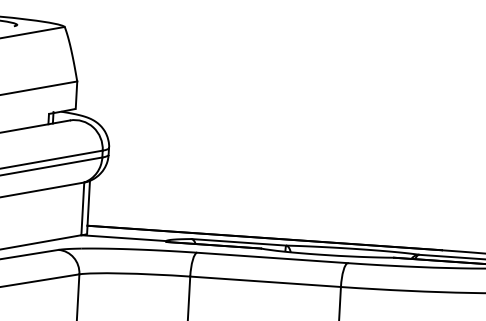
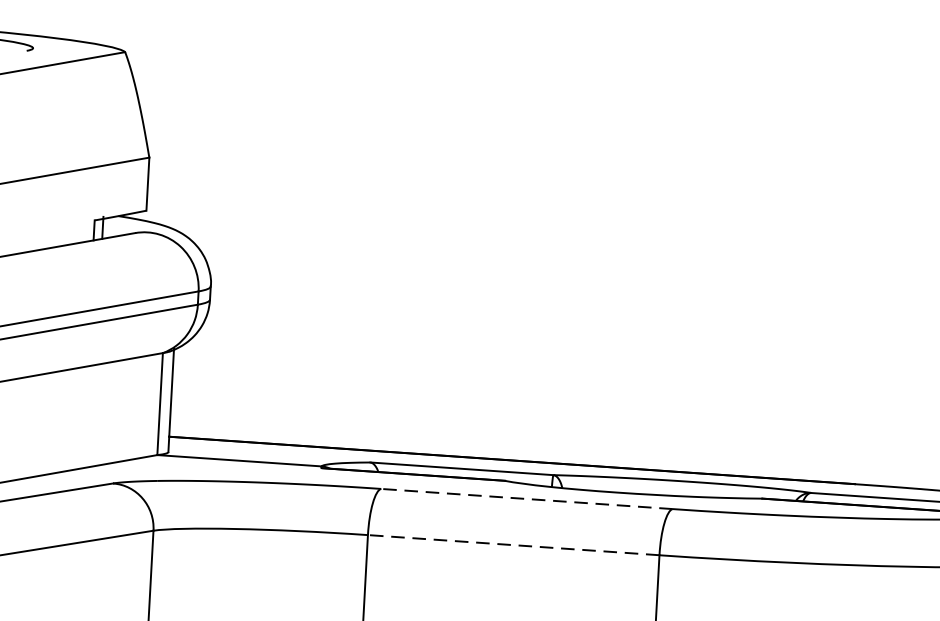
line: (272, 257) -> (527, 498), solid -> dashed
line: (265, 281) -> (513, 544), solid -> dashed

